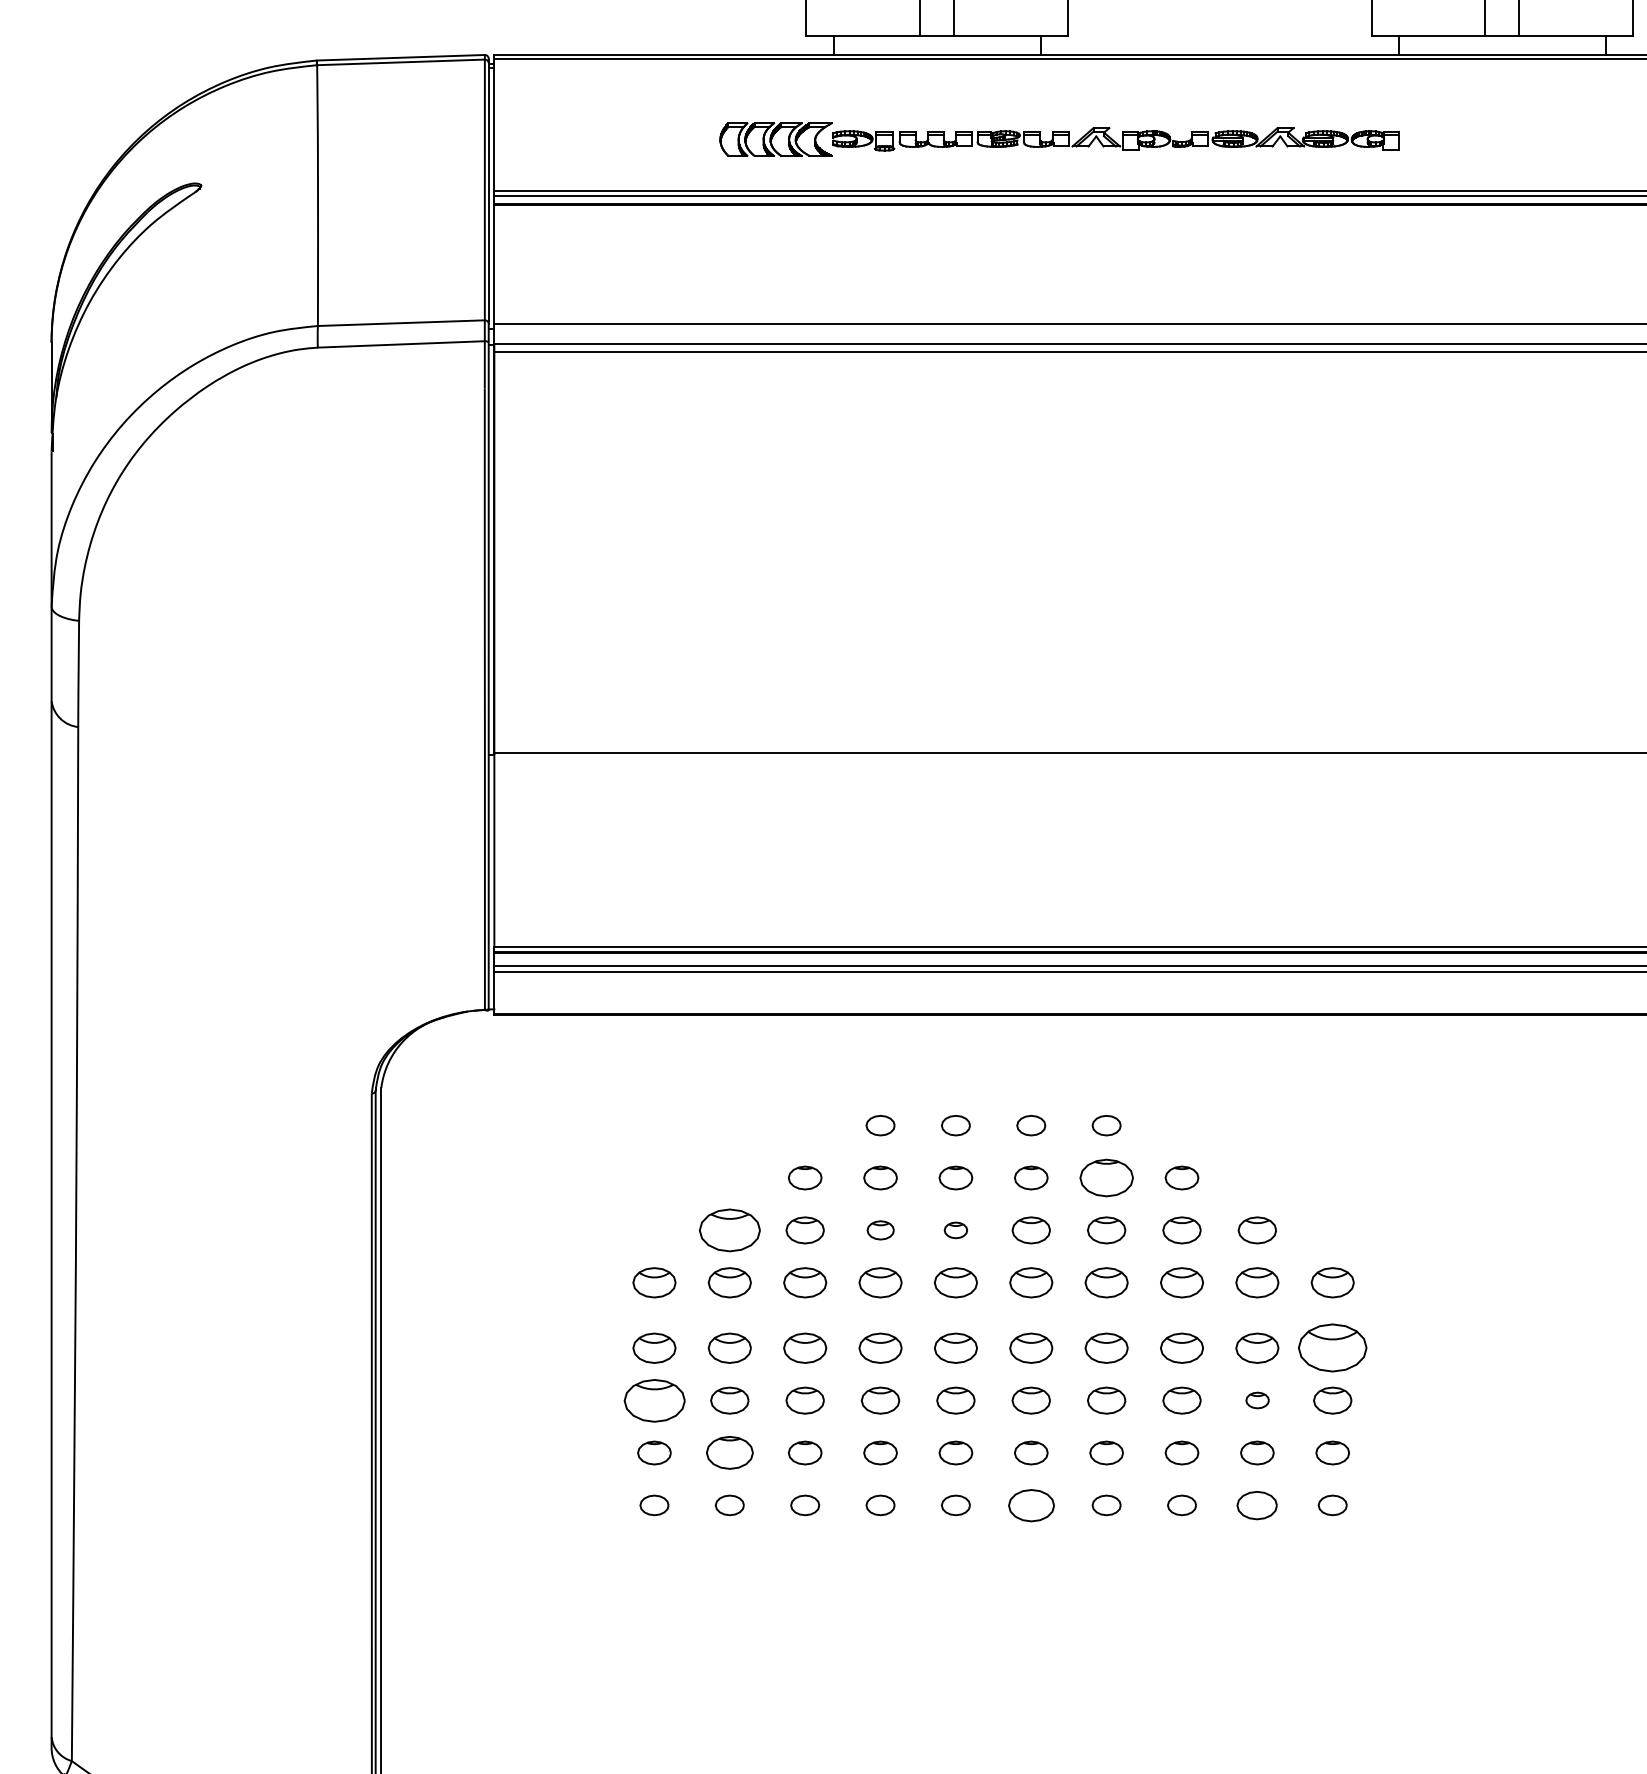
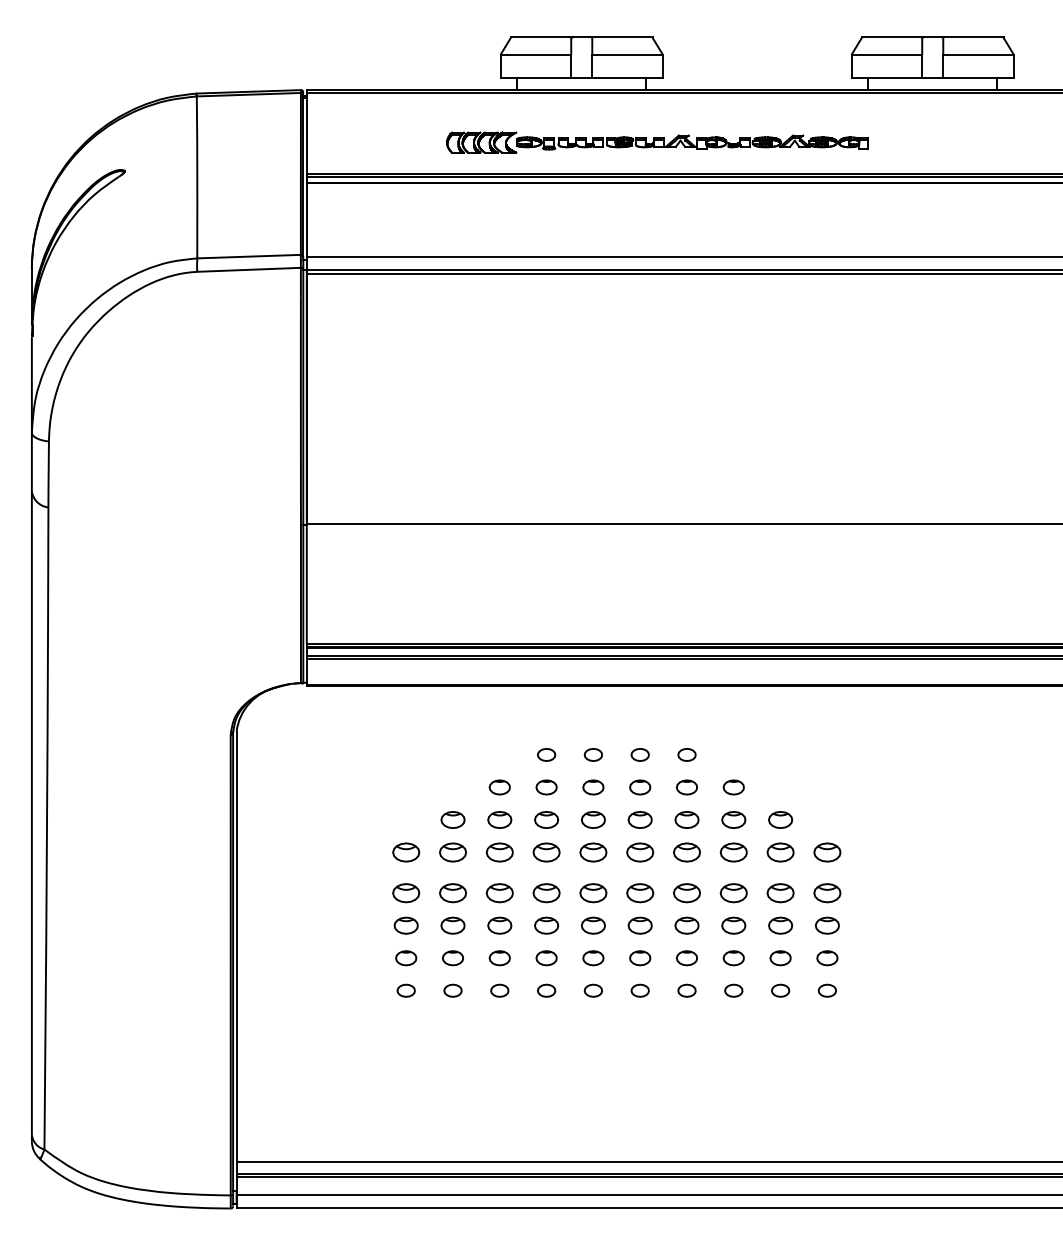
part: (1105, 1178) -> (686, 787), size x0.62
part: (728, 1229) -> (452, 819), size x0.62
part: (880, 1229) -> (546, 819), size x1.43
part: (956, 1229) -> (593, 819), size x1.67
part: (1332, 1348) -> (827, 893), size x0.62
part: (653, 1400) -> (405, 925), size x0.62
part: (1257, 1400) -> (780, 925), size x1.67
part: (728, 1453) -> (452, 958), size x0.71
part: (1030, 1504) -> (639, 990), size x0.62
part: (1257, 1504) -> (780, 990), size x0.71

